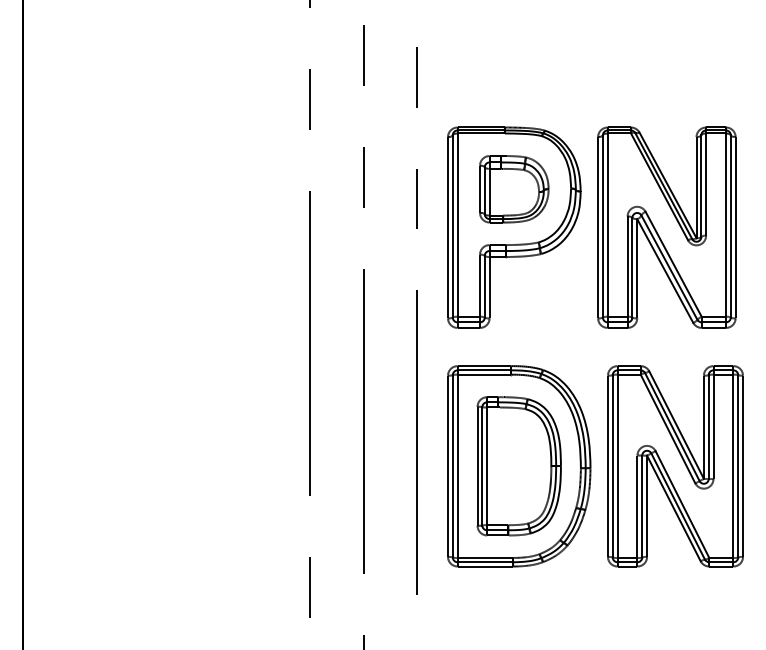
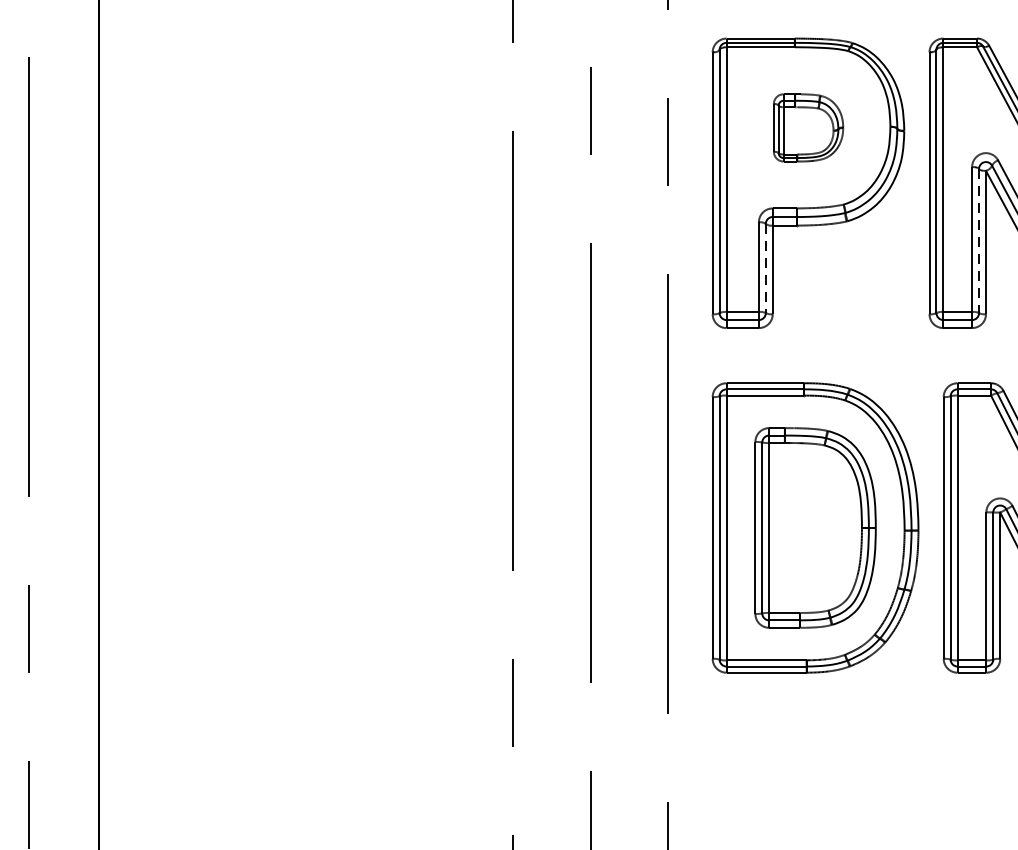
part: (514, 189) -> (808, 128), size x0.7
line: (632, 267) -> (979, 240), solid -> dashed
line: (484, 286) -> (765, 268), solid -> dashed

